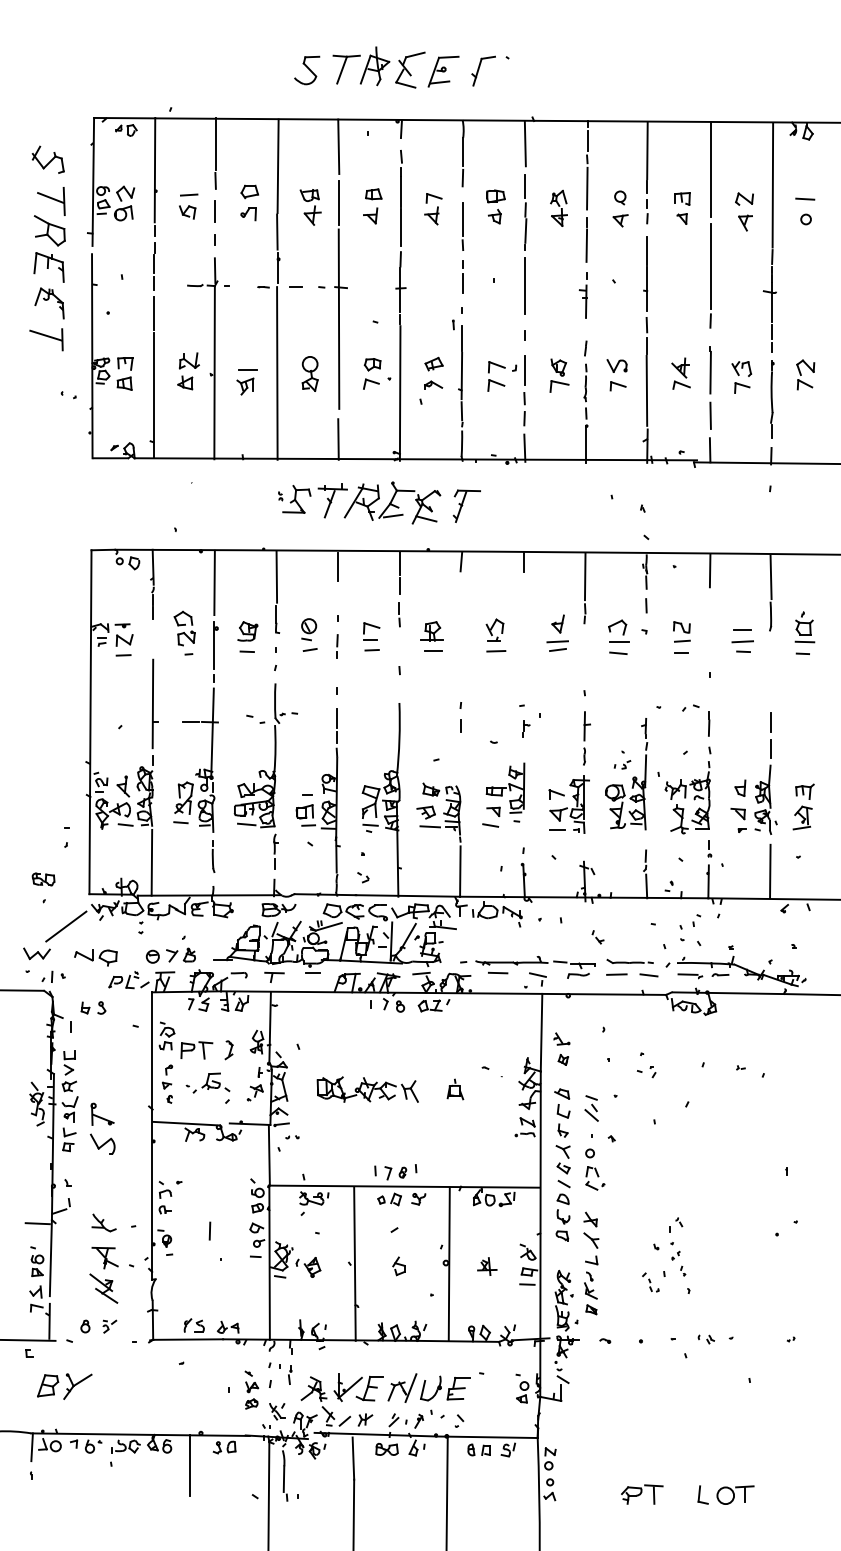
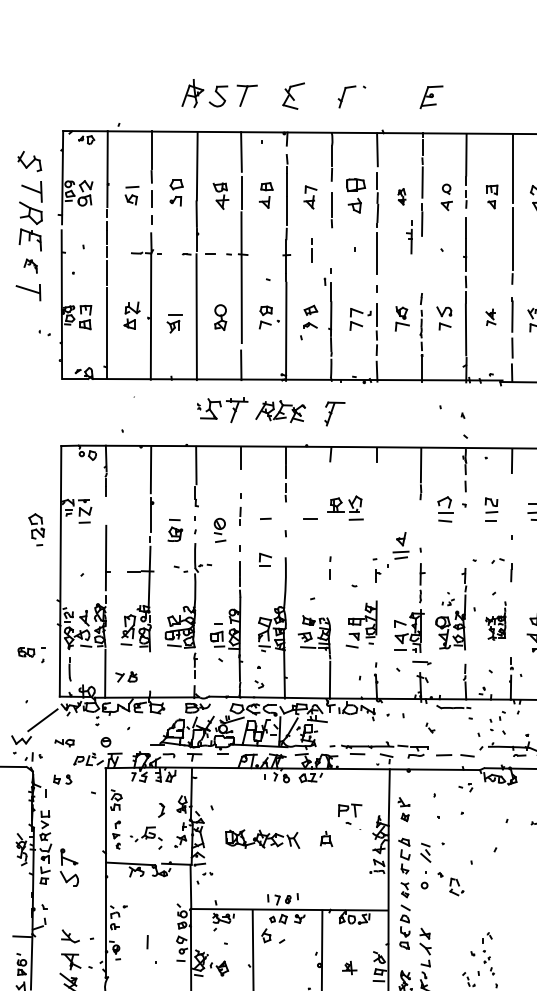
part: (374, 66) -> (192, 93), moved
part: (443, 71) -> (431, 97), moved
part: (495, 206) -> (355, 195), size x1.4
part: (558, 207) -> (401, 196), size x0.6
line: (462, 276) -> (311, 250), moved
part: (582, 295) -> (408, 237), moved
part: (49, 303) -> (30, 266), size x0.6
part: (680, 373) -> (490, 317), size x0.7
part: (392, 502) -> (280, 411), size x0.7
part: (247, 631) -> (174, 534), moved
part: (371, 631) -> (265, 559), moved
part: (431, 631) -> (335, 505), moved
part: (184, 632) -> (36, 529), moved
part: (557, 632) -> (400, 545), moved
part: (309, 634) -> (220, 530), moved
part: (687, 790) -> (495, 621), size x0.6
part: (213, 856) -> (70, 669), moved
part: (43, 879) -> (26, 652), moved
part: (180, 954) -> (126, 676), moved
part: (95, 957) -> (64, 742), size x0.6
part: (629, 960) -> (453, 706), moved
part: (690, 976) -> (422, 663), moved
part: (196, 1050) -> (349, 810), moved
part: (646, 1072) -> (465, 787), moved
part: (562, 1159) -> (404, 889), size x0.7
part: (595, 1178) -> (456, 887), moved
part: (398, 1266) -> (266, 935), moved

